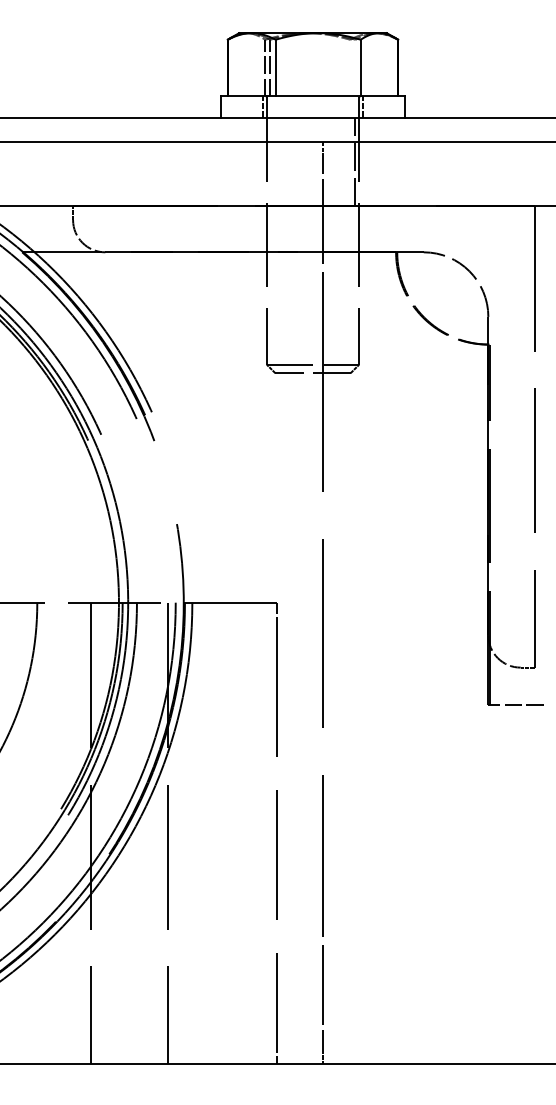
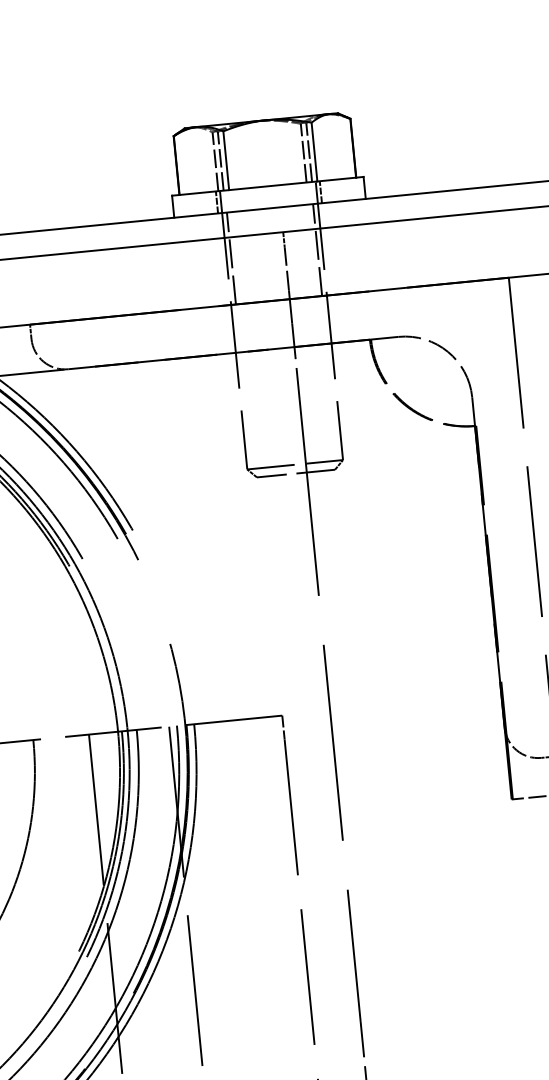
line: (350, 67) -> (303, 152), added
line: (355, 67) -> (309, 152), added
line: (271, 161) -> (231, 258), added

